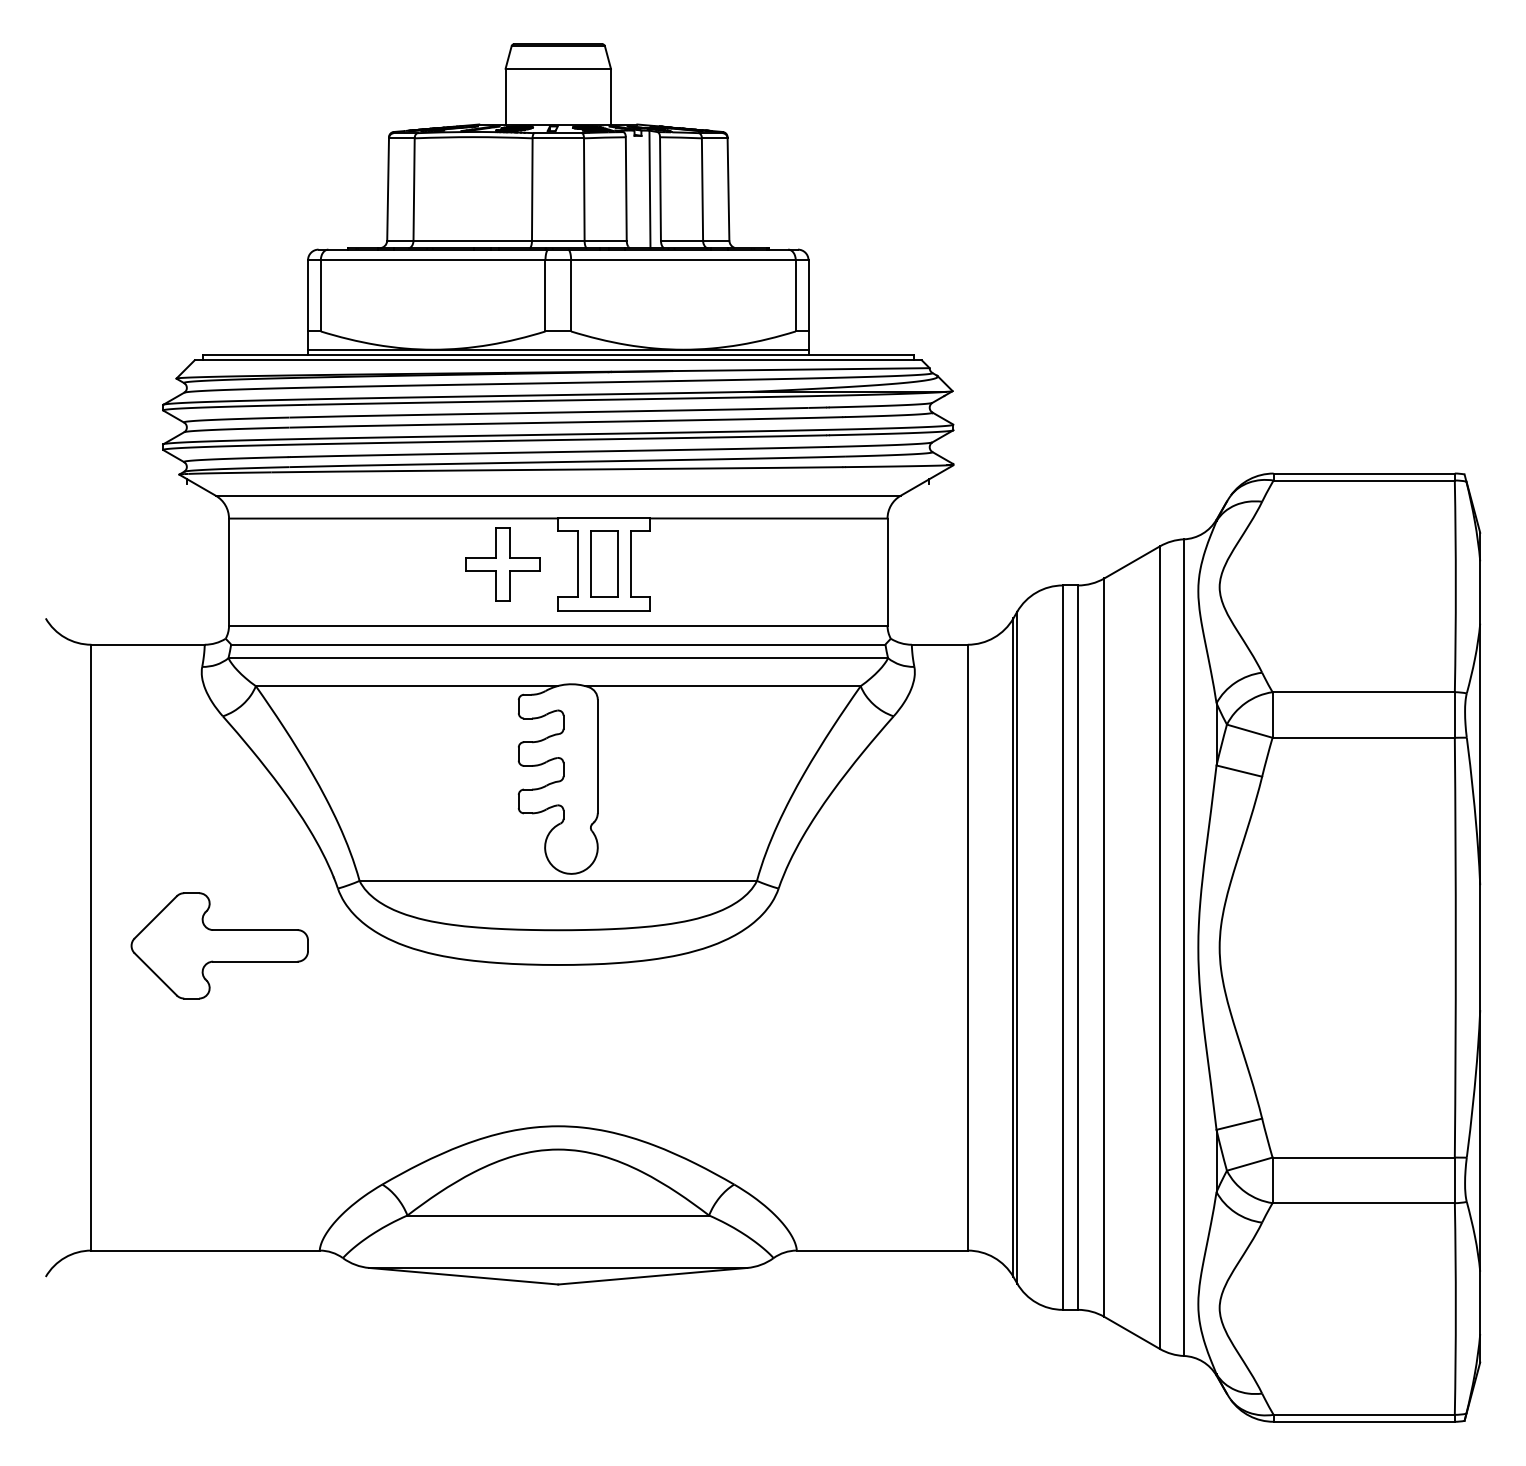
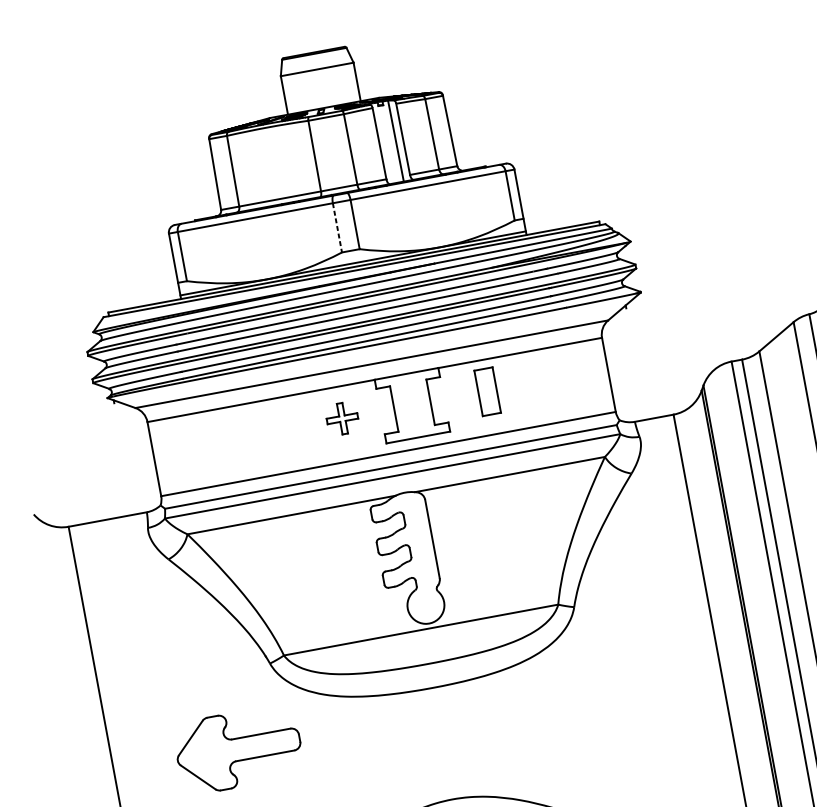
line: (545, 295) -> (337, 227), solid -> dashed
part: (604, 563) -> (487, 391), moved
part: (502, 564) -> (342, 418), size x0.6
part: (219, 945) -> (238, 749), moved

